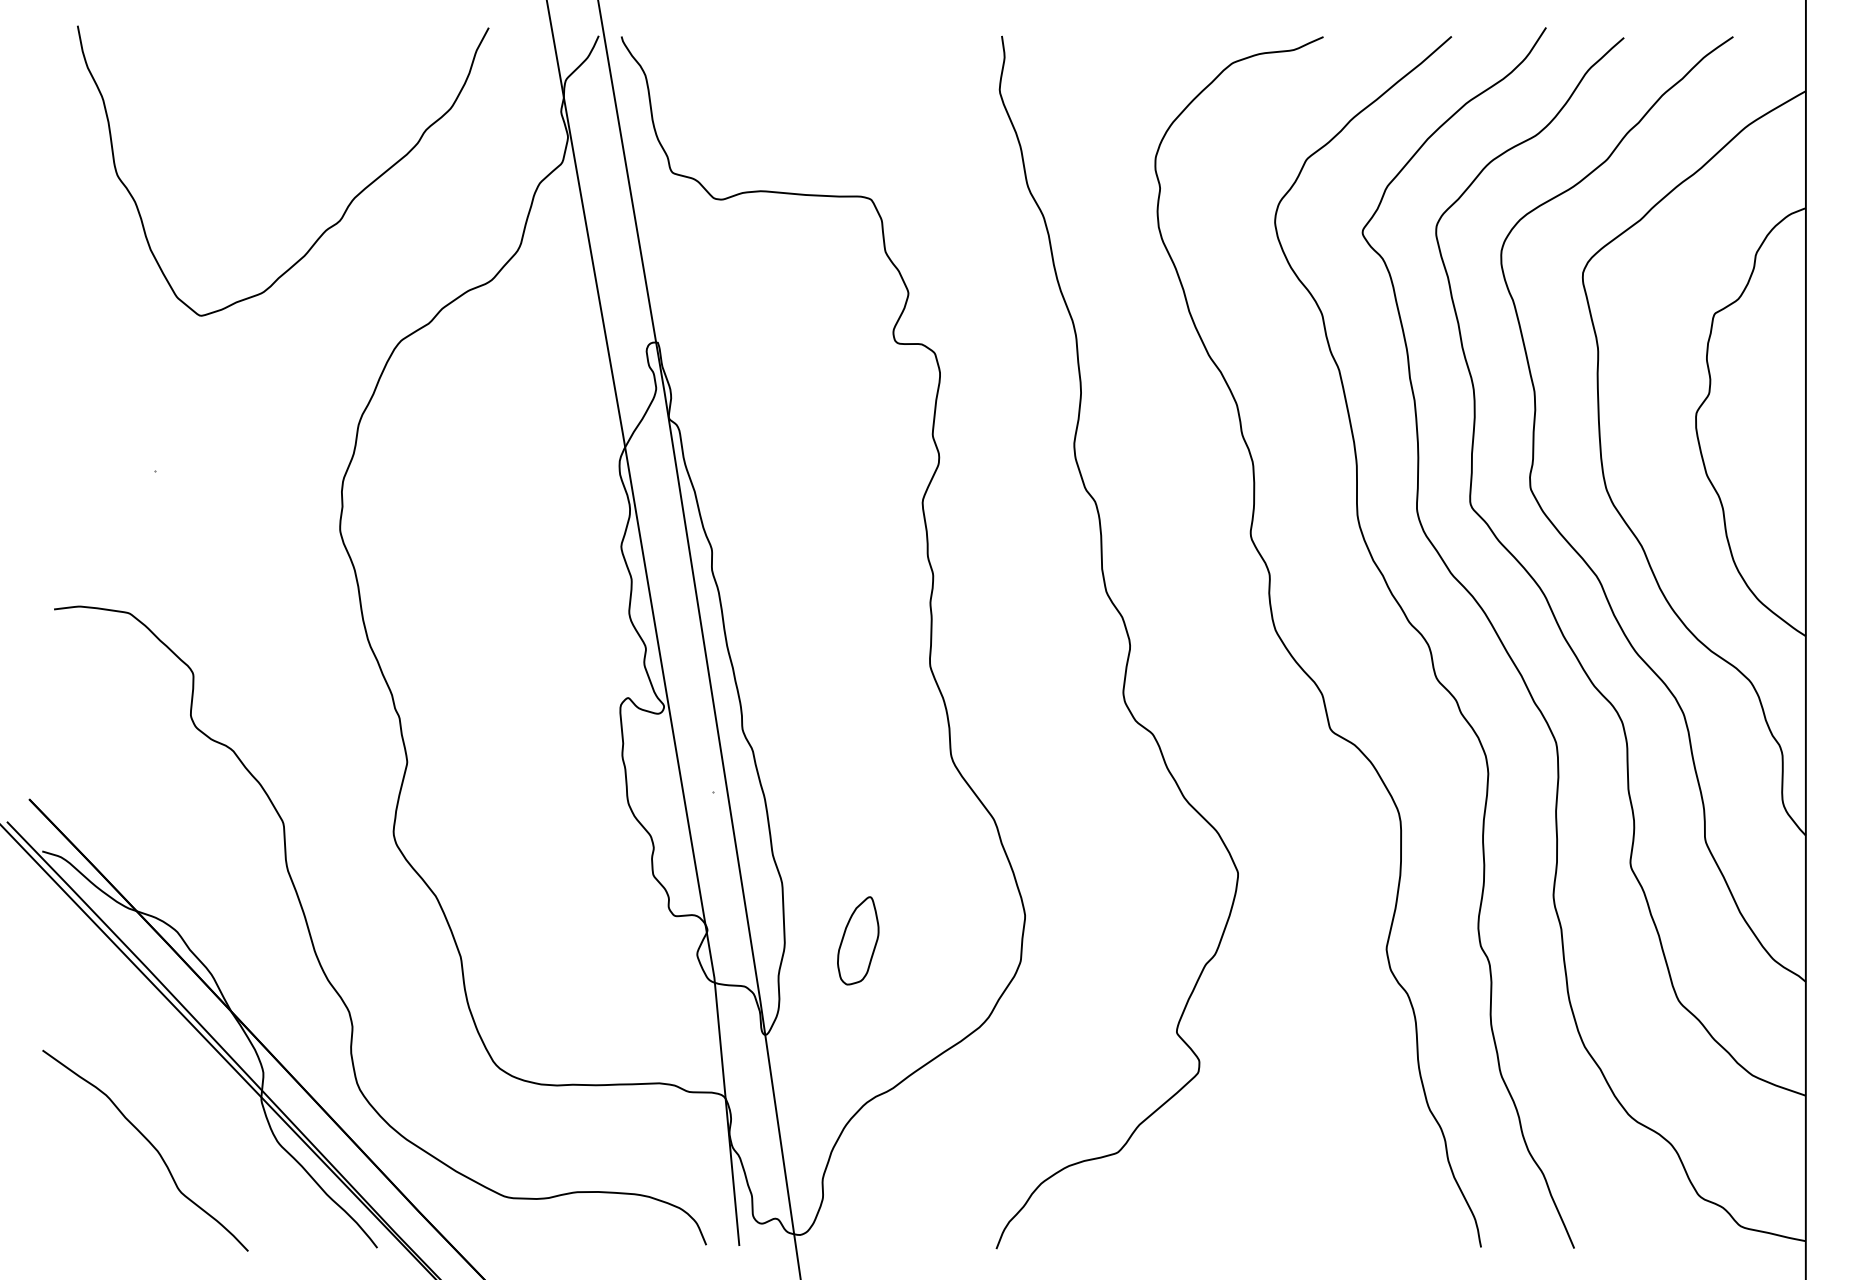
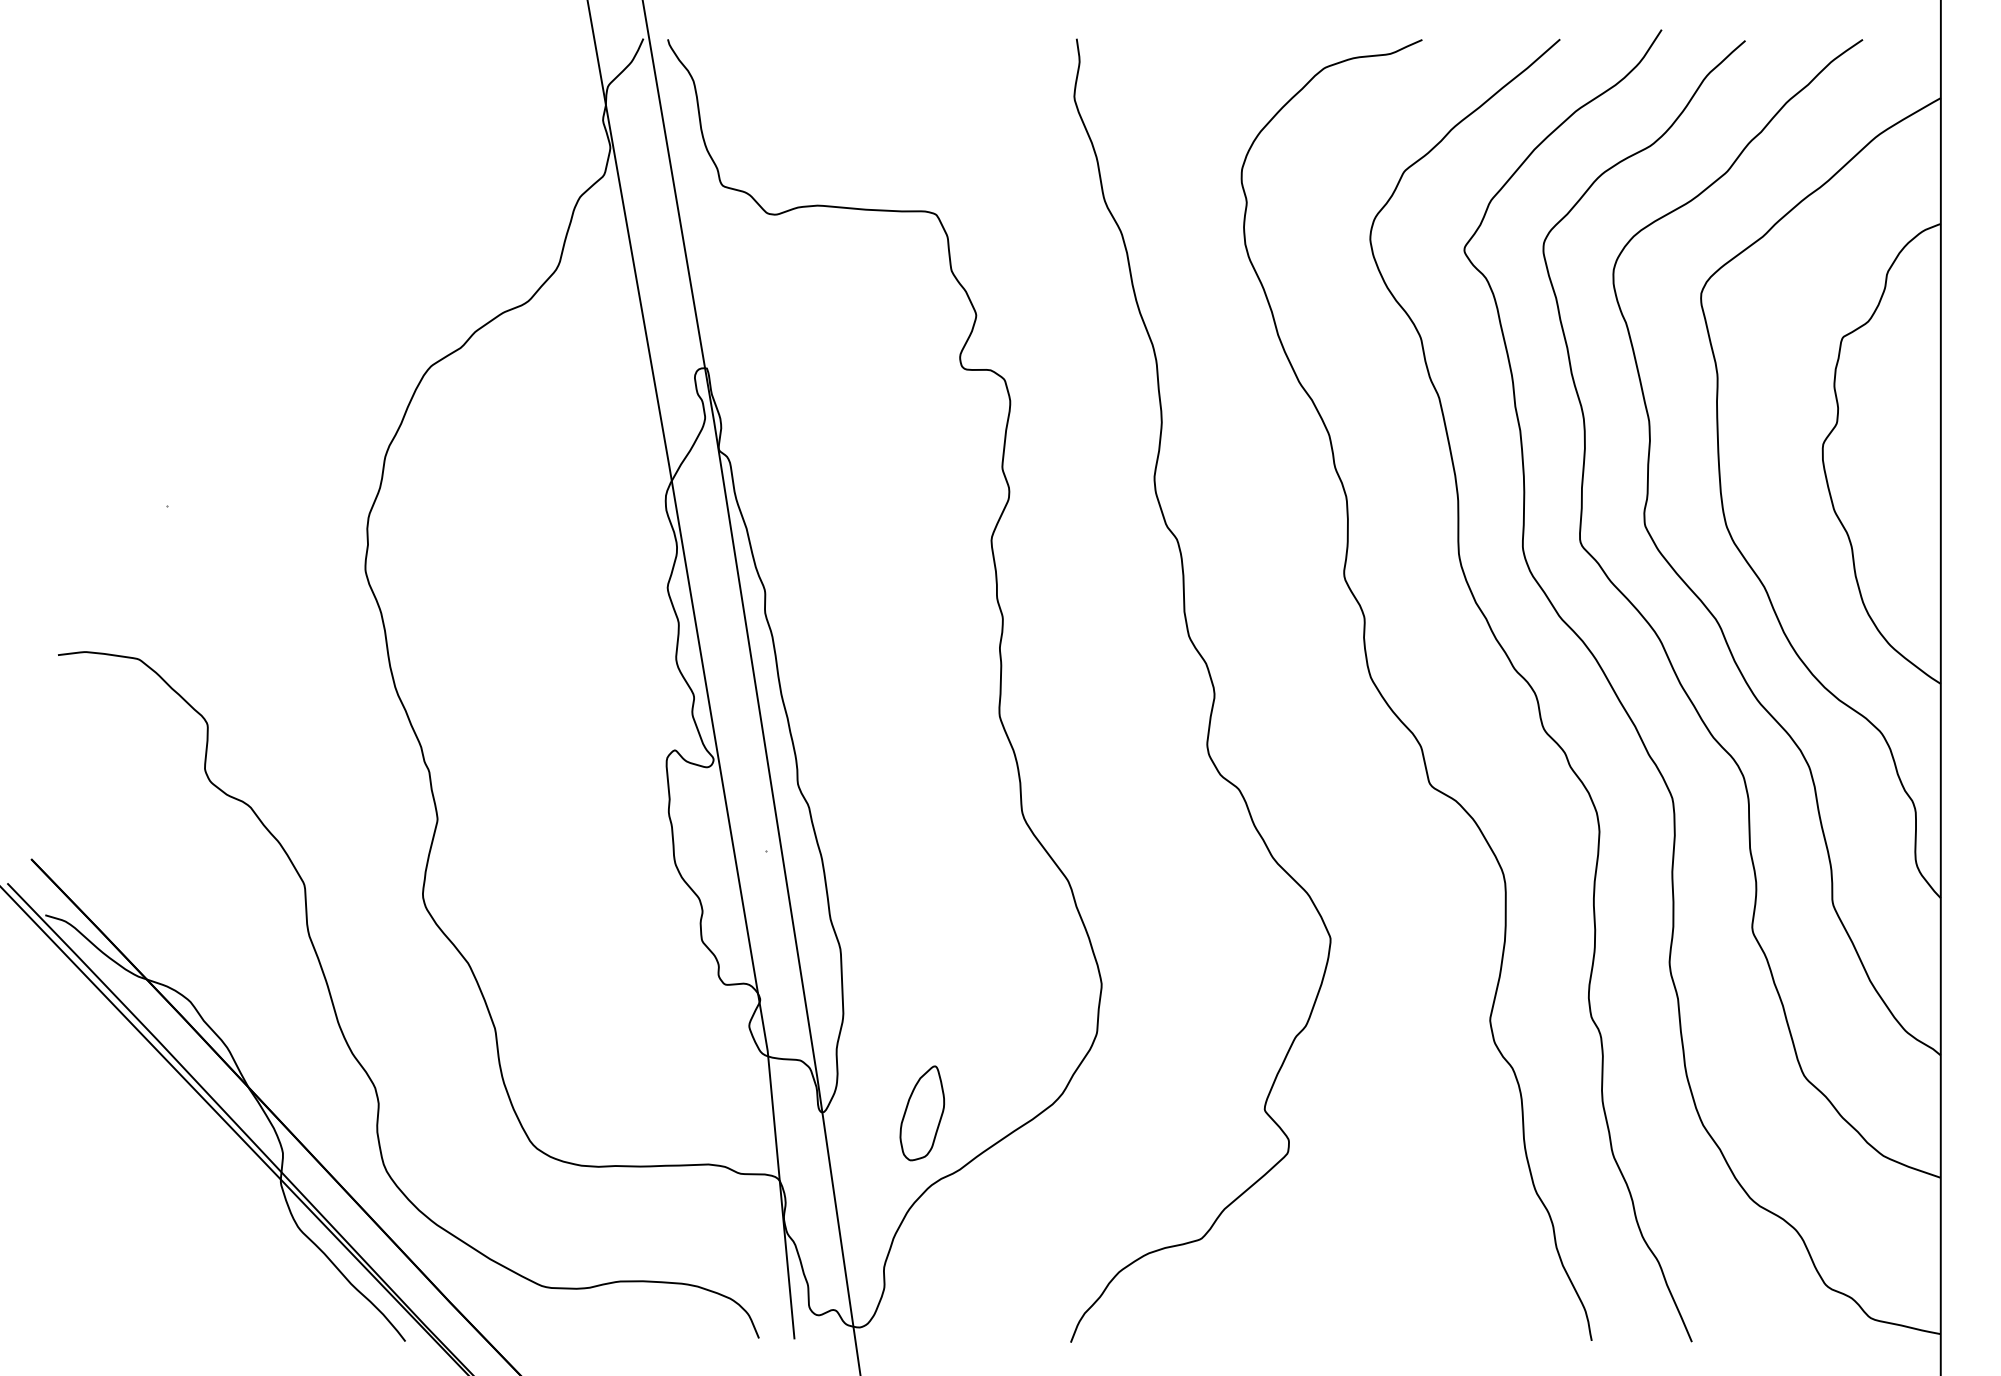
curve: (327, 228) -> (351, 245), removed
part: (858, 940) -> (922, 1113), moved
curve: (150, 1144) -> (161, 1230), removed

